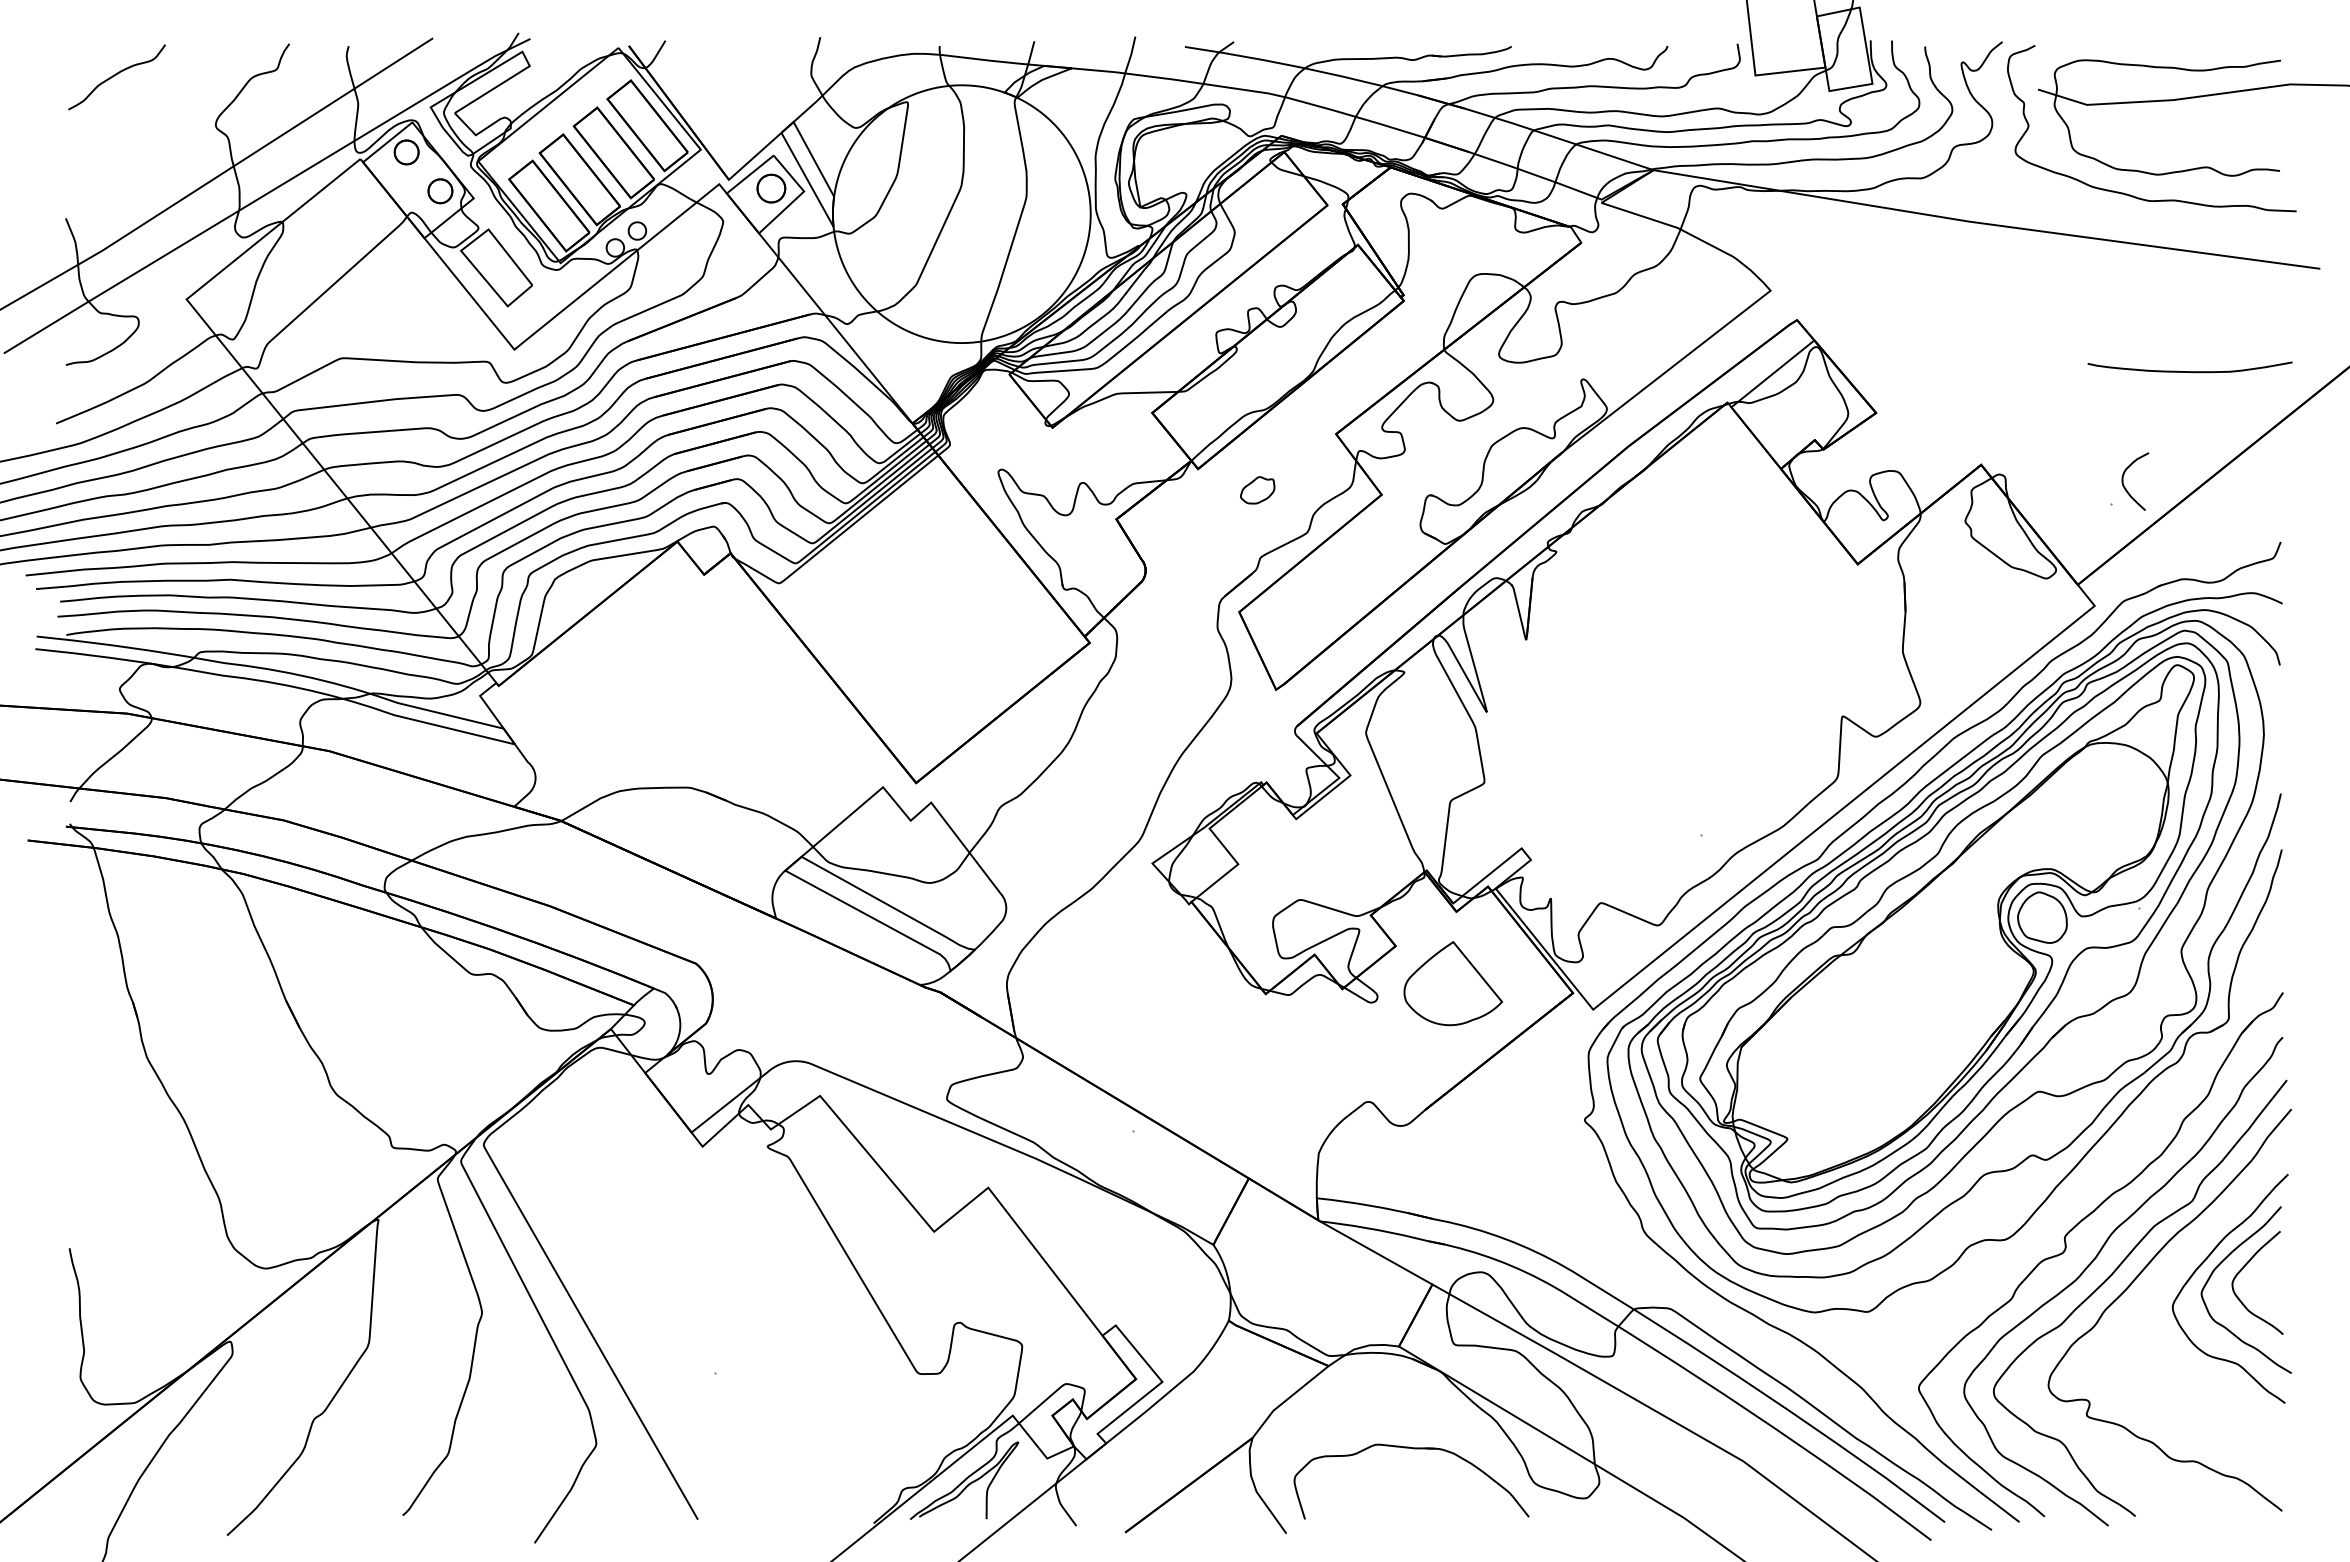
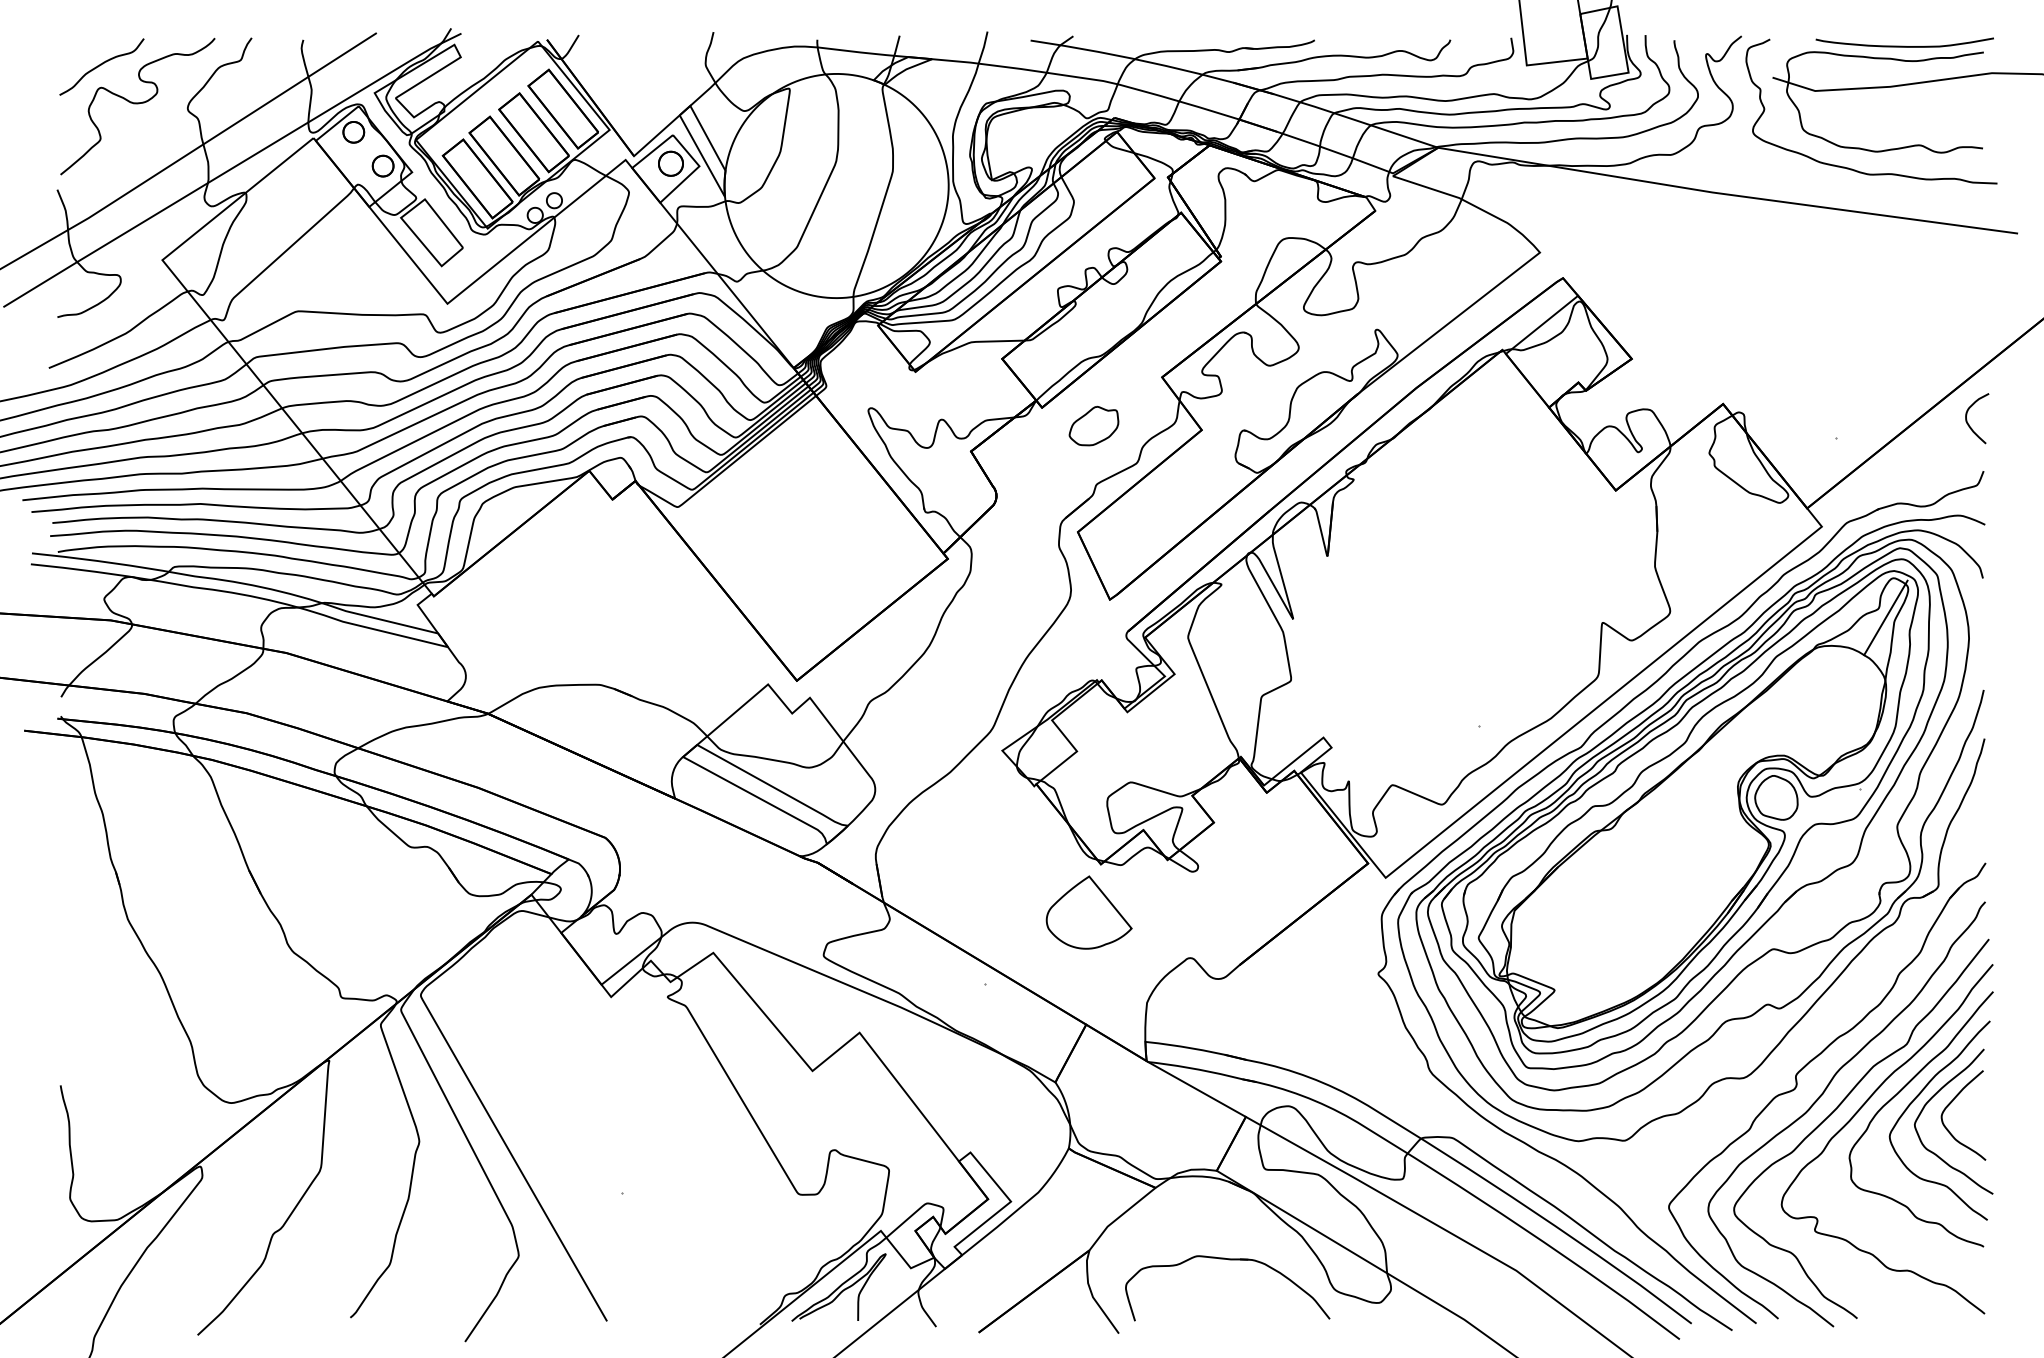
curve: (157, 120) -> (137, 104), added
curve: (2189, 371) -> (1904, 46), moved
curve: (2126, 488) -> (1969, 424), moved
part: (1257, 490) -> (1093, 426), size x1.67
line: (2168, 710) -> (1886, 617), added
part: (1452, 983) -> (1088, 912), moved
curve: (2181, 1259) -> (1897, 1095), added

